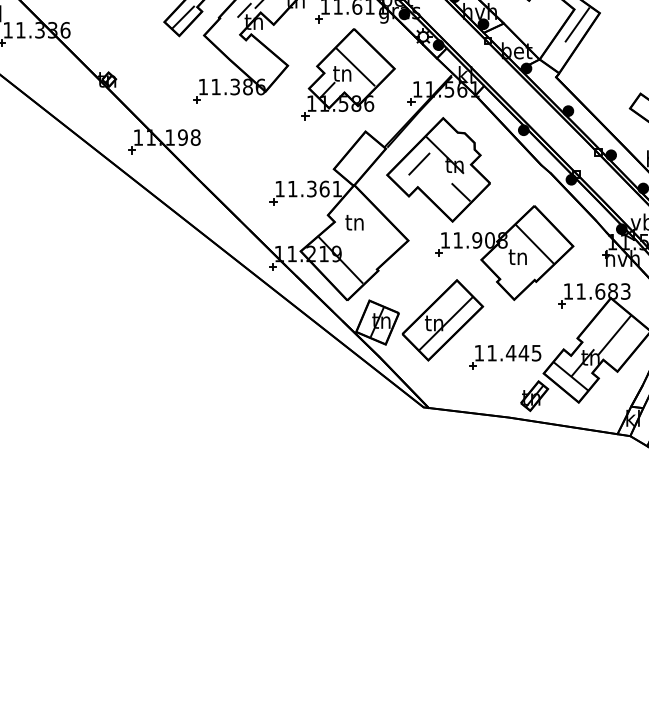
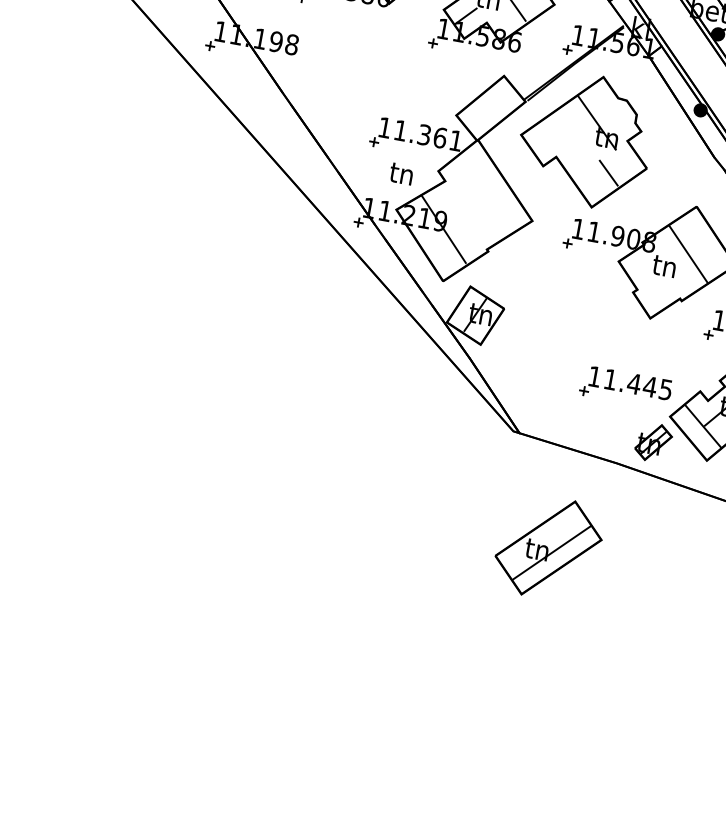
line: (419, 163) -> (563, 127), removed
text: (354, 222) -> (401, 173), moved
part: (442, 320) -> (548, 548), moved

